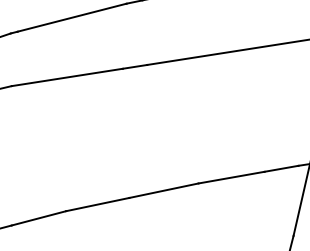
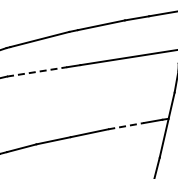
line: (67, 76) -> (37, 71), solid -> dashed
line: (232, 178) -> (126, 126), solid -> dashed

